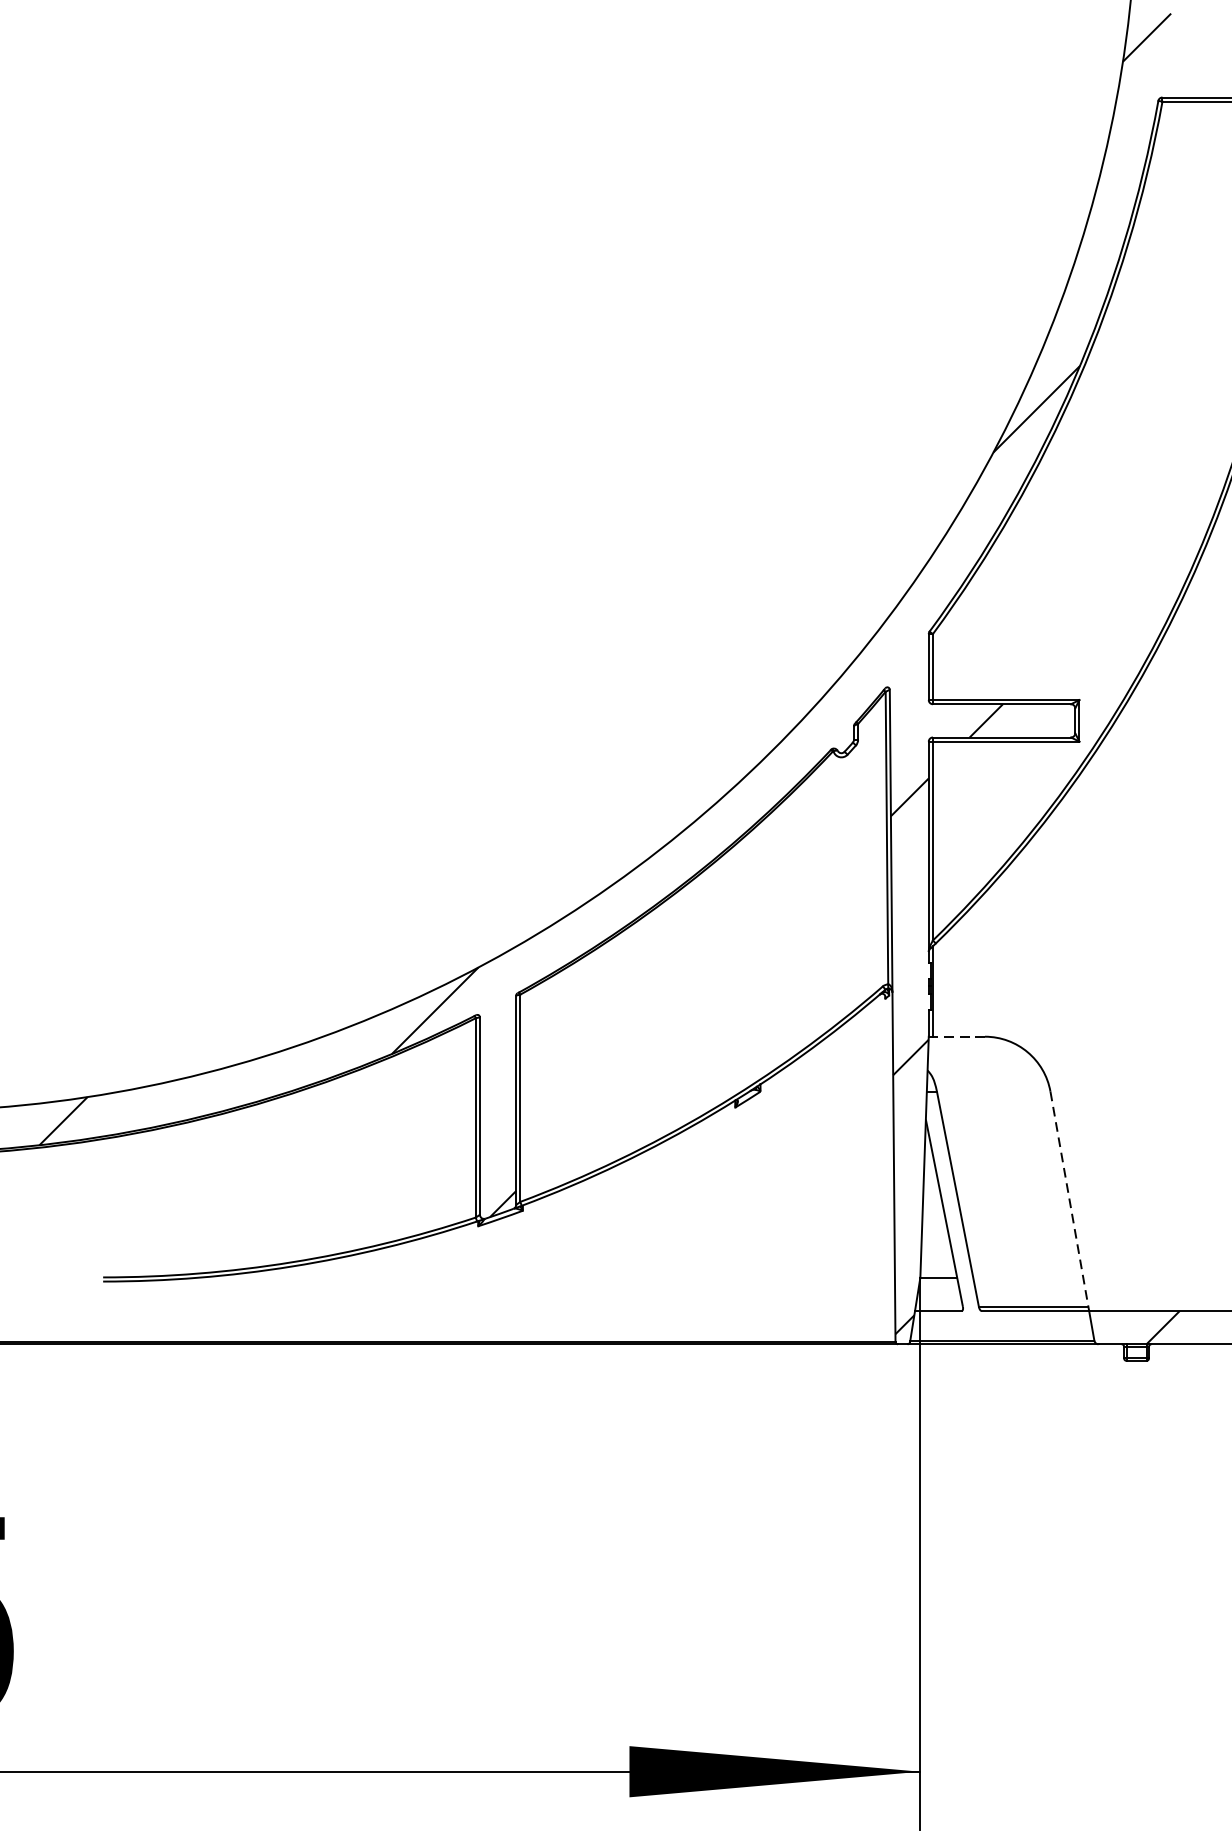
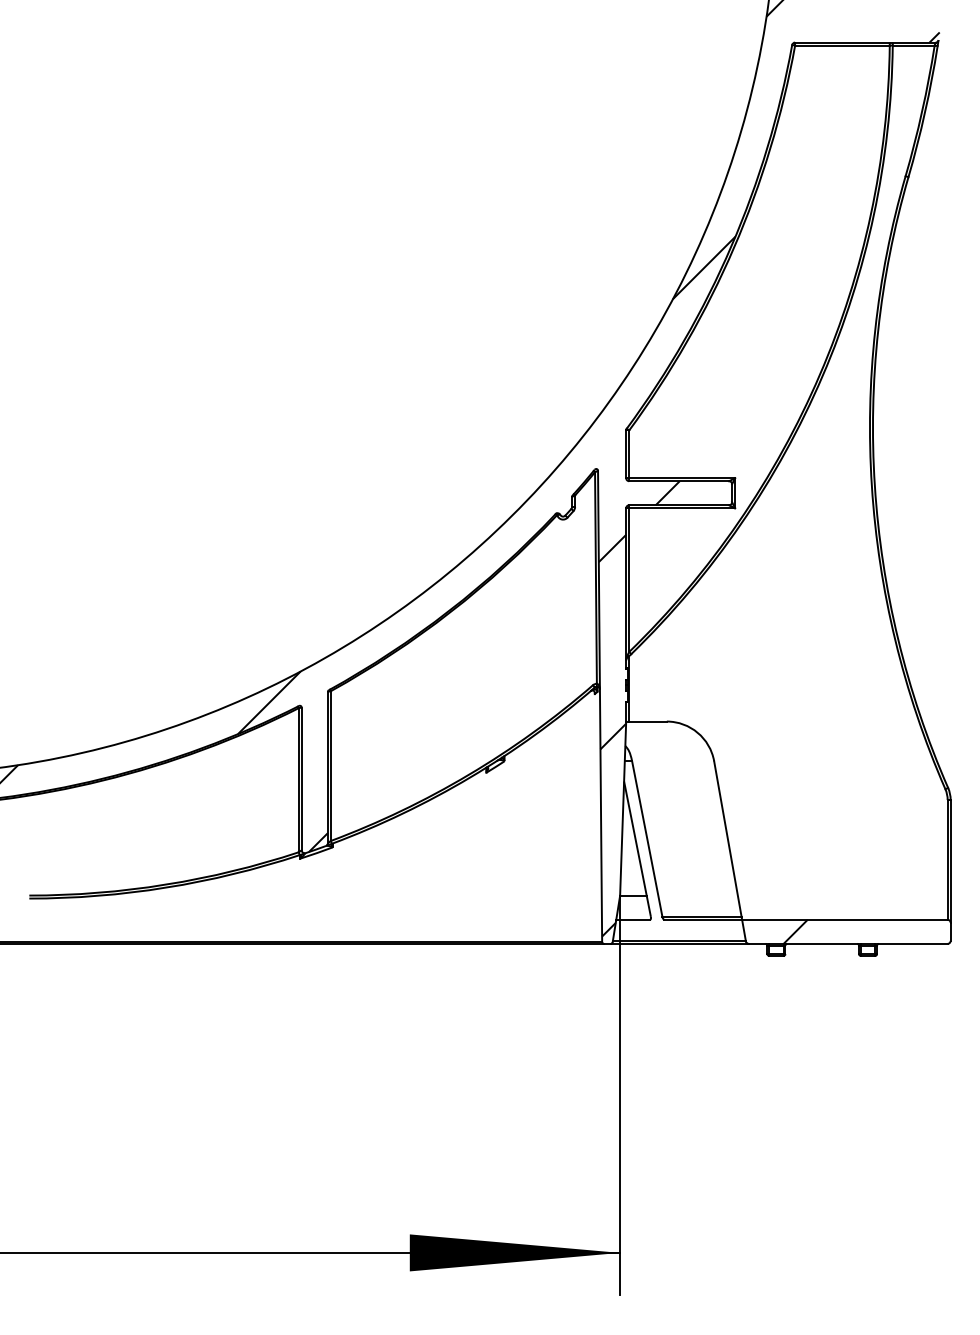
line: (959, 1036) -> (648, 721), dashed -> solid
line: (1070, 1201) -> (728, 840), dashed -> solid

